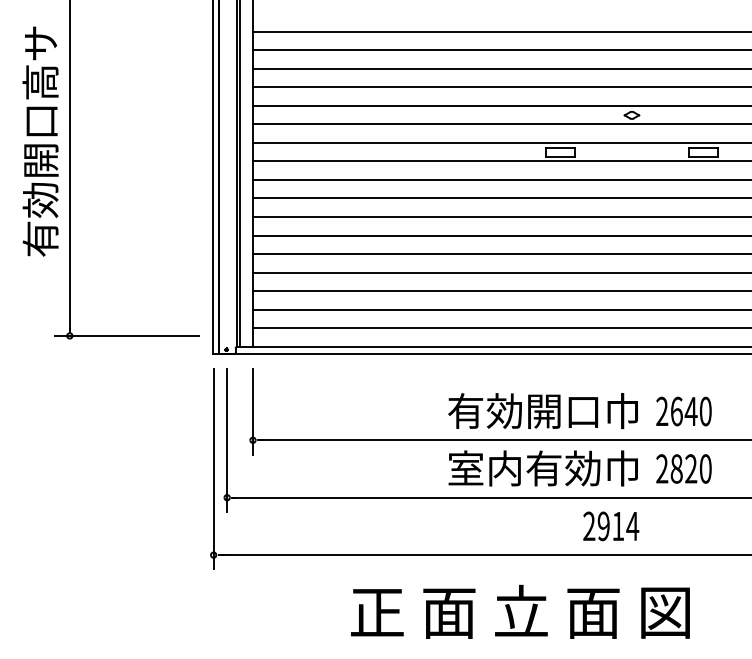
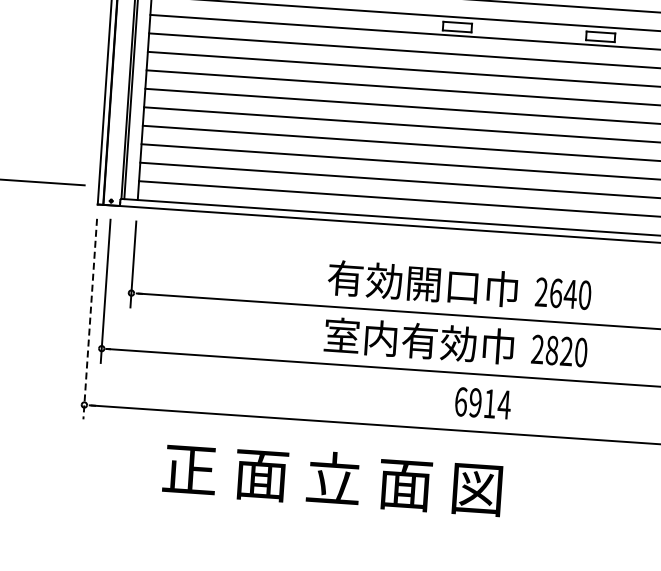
line: (213, 469) -> (90, 319), solid -> dashed
text: (589, 526) -> (461, 402), 2914 -> 6914
text: (520, 611) -> (332, 478), moved

